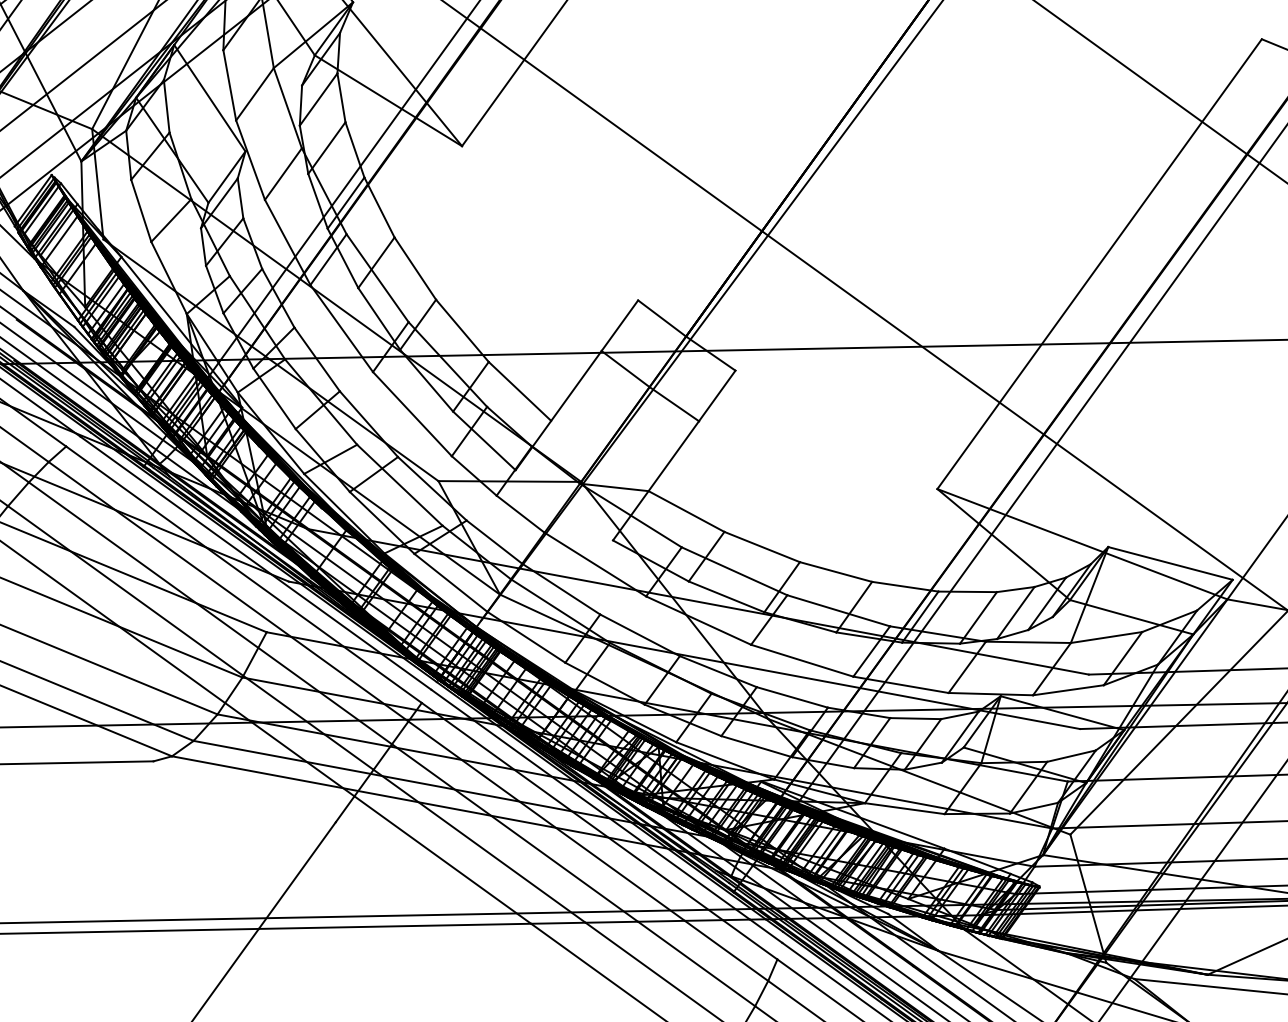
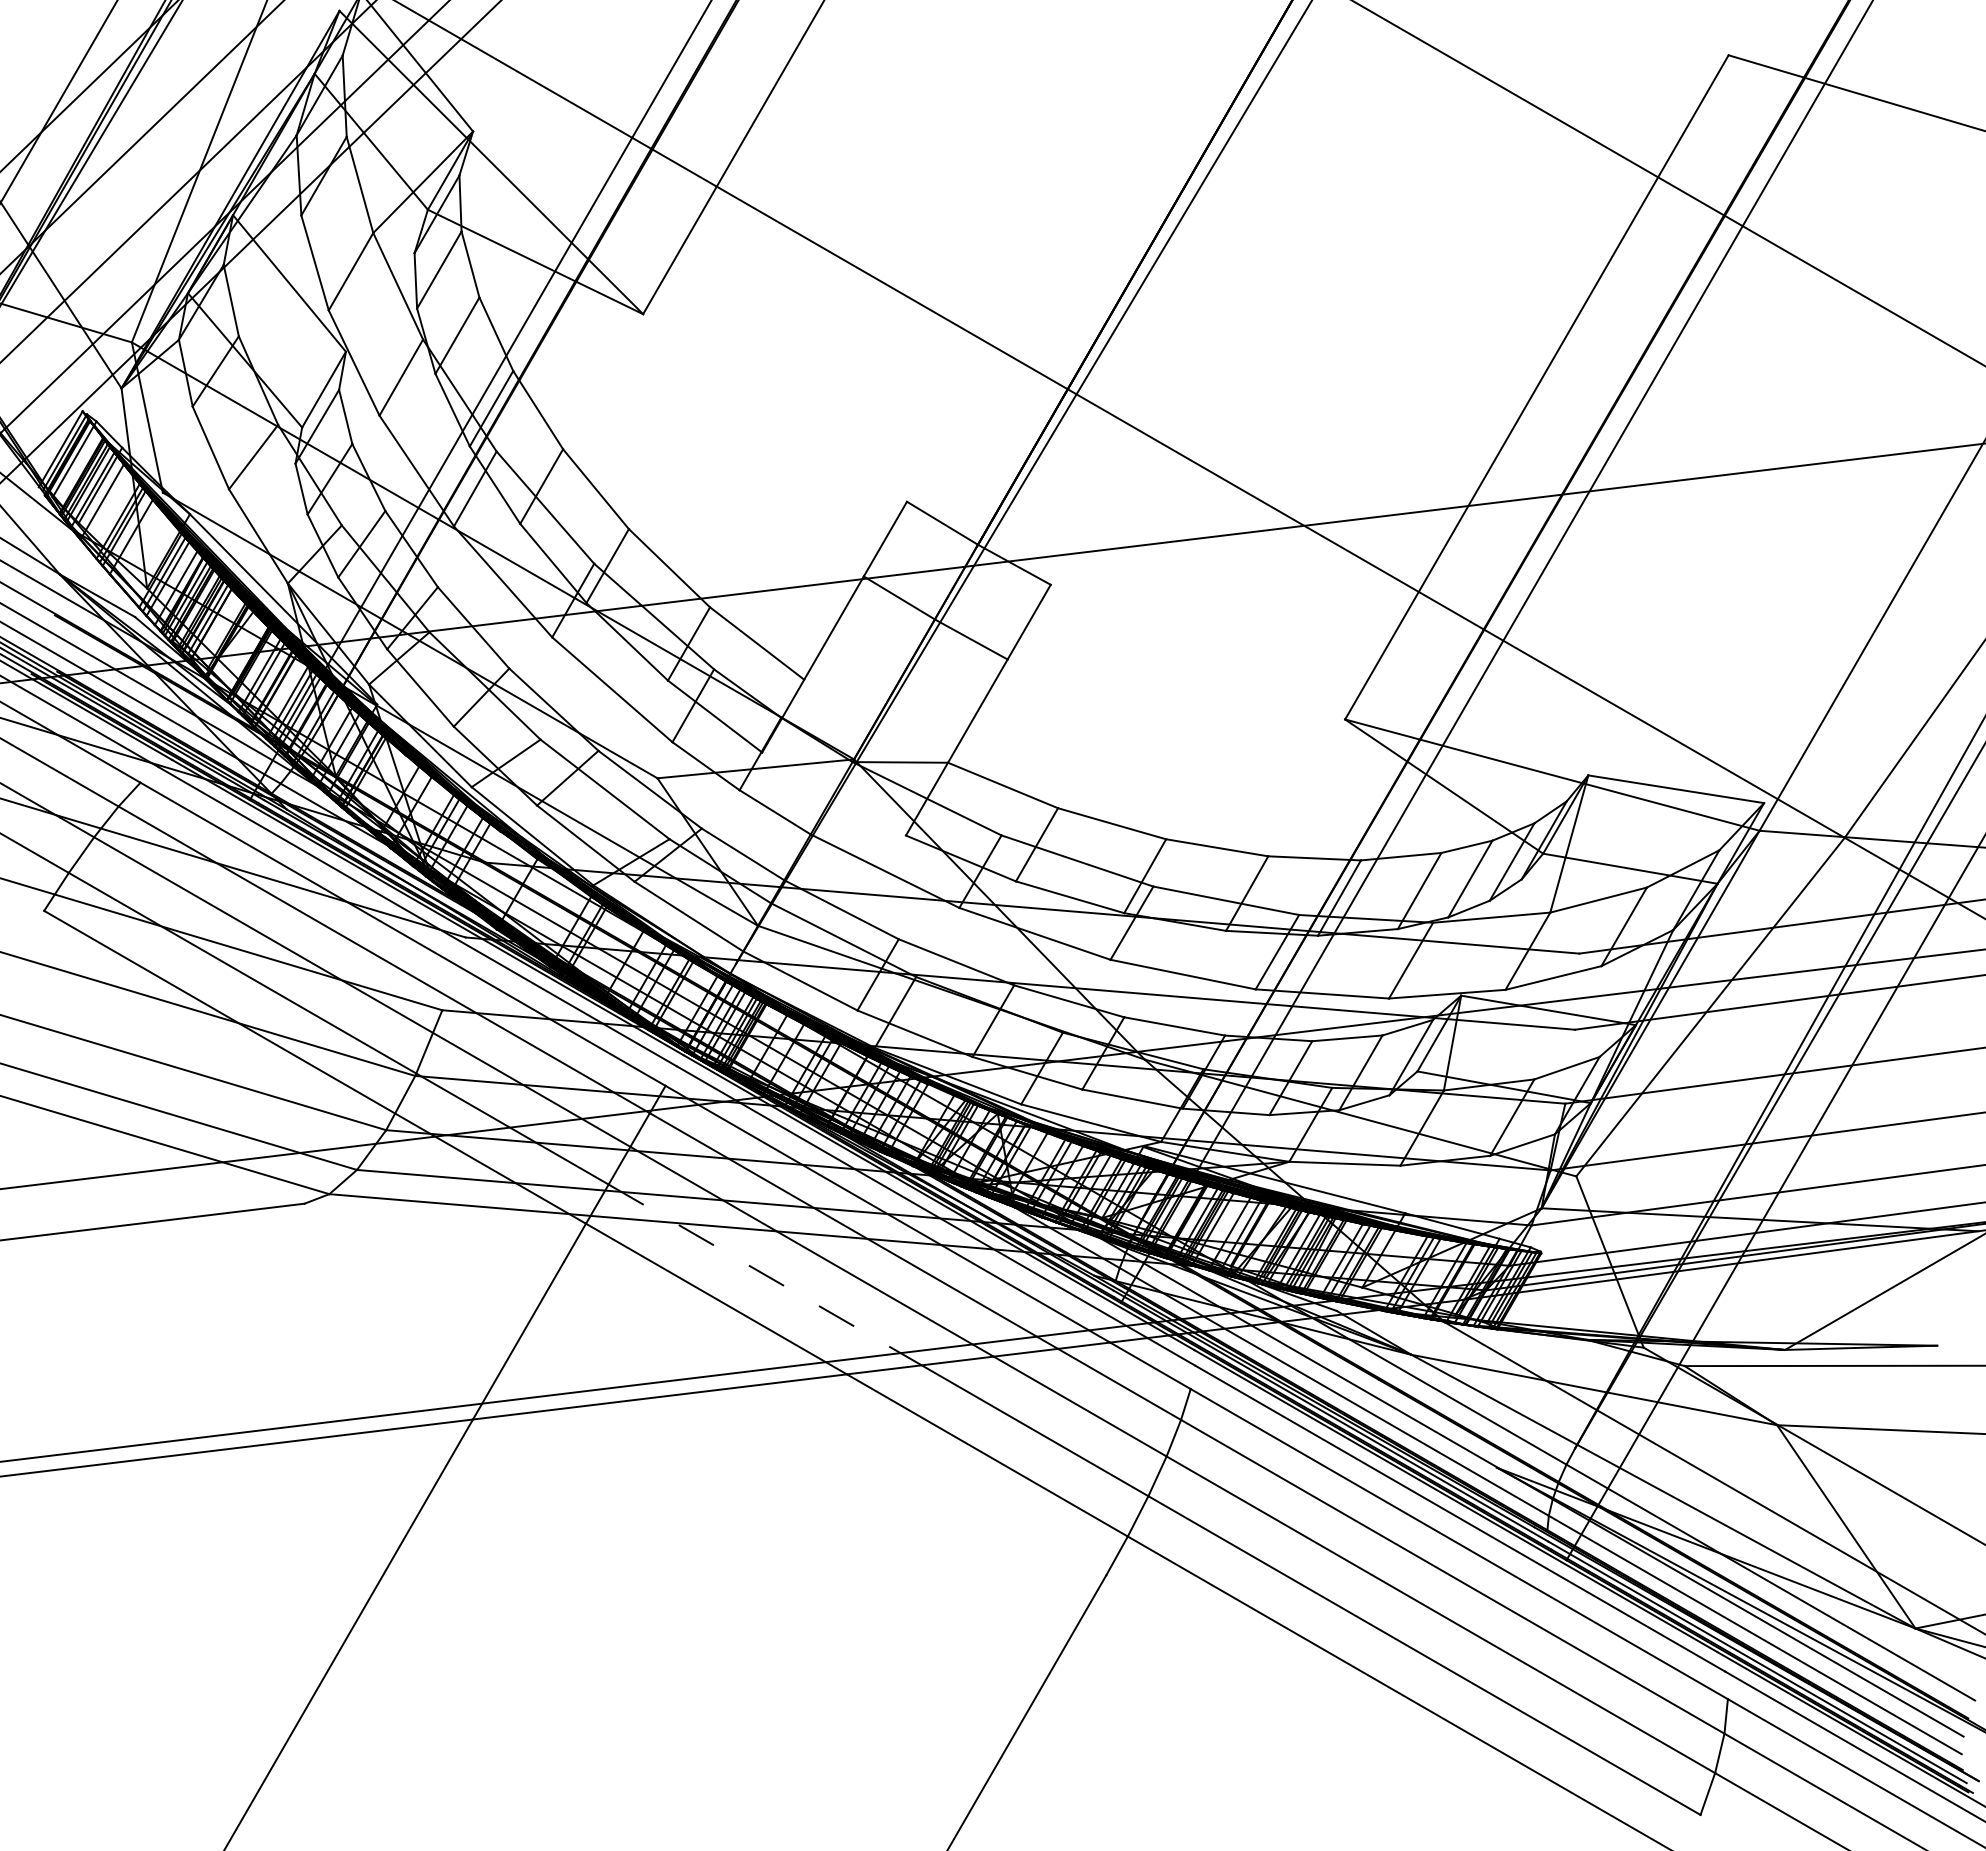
line: (479, 845) -> (765, 1274), solid -> dashed

